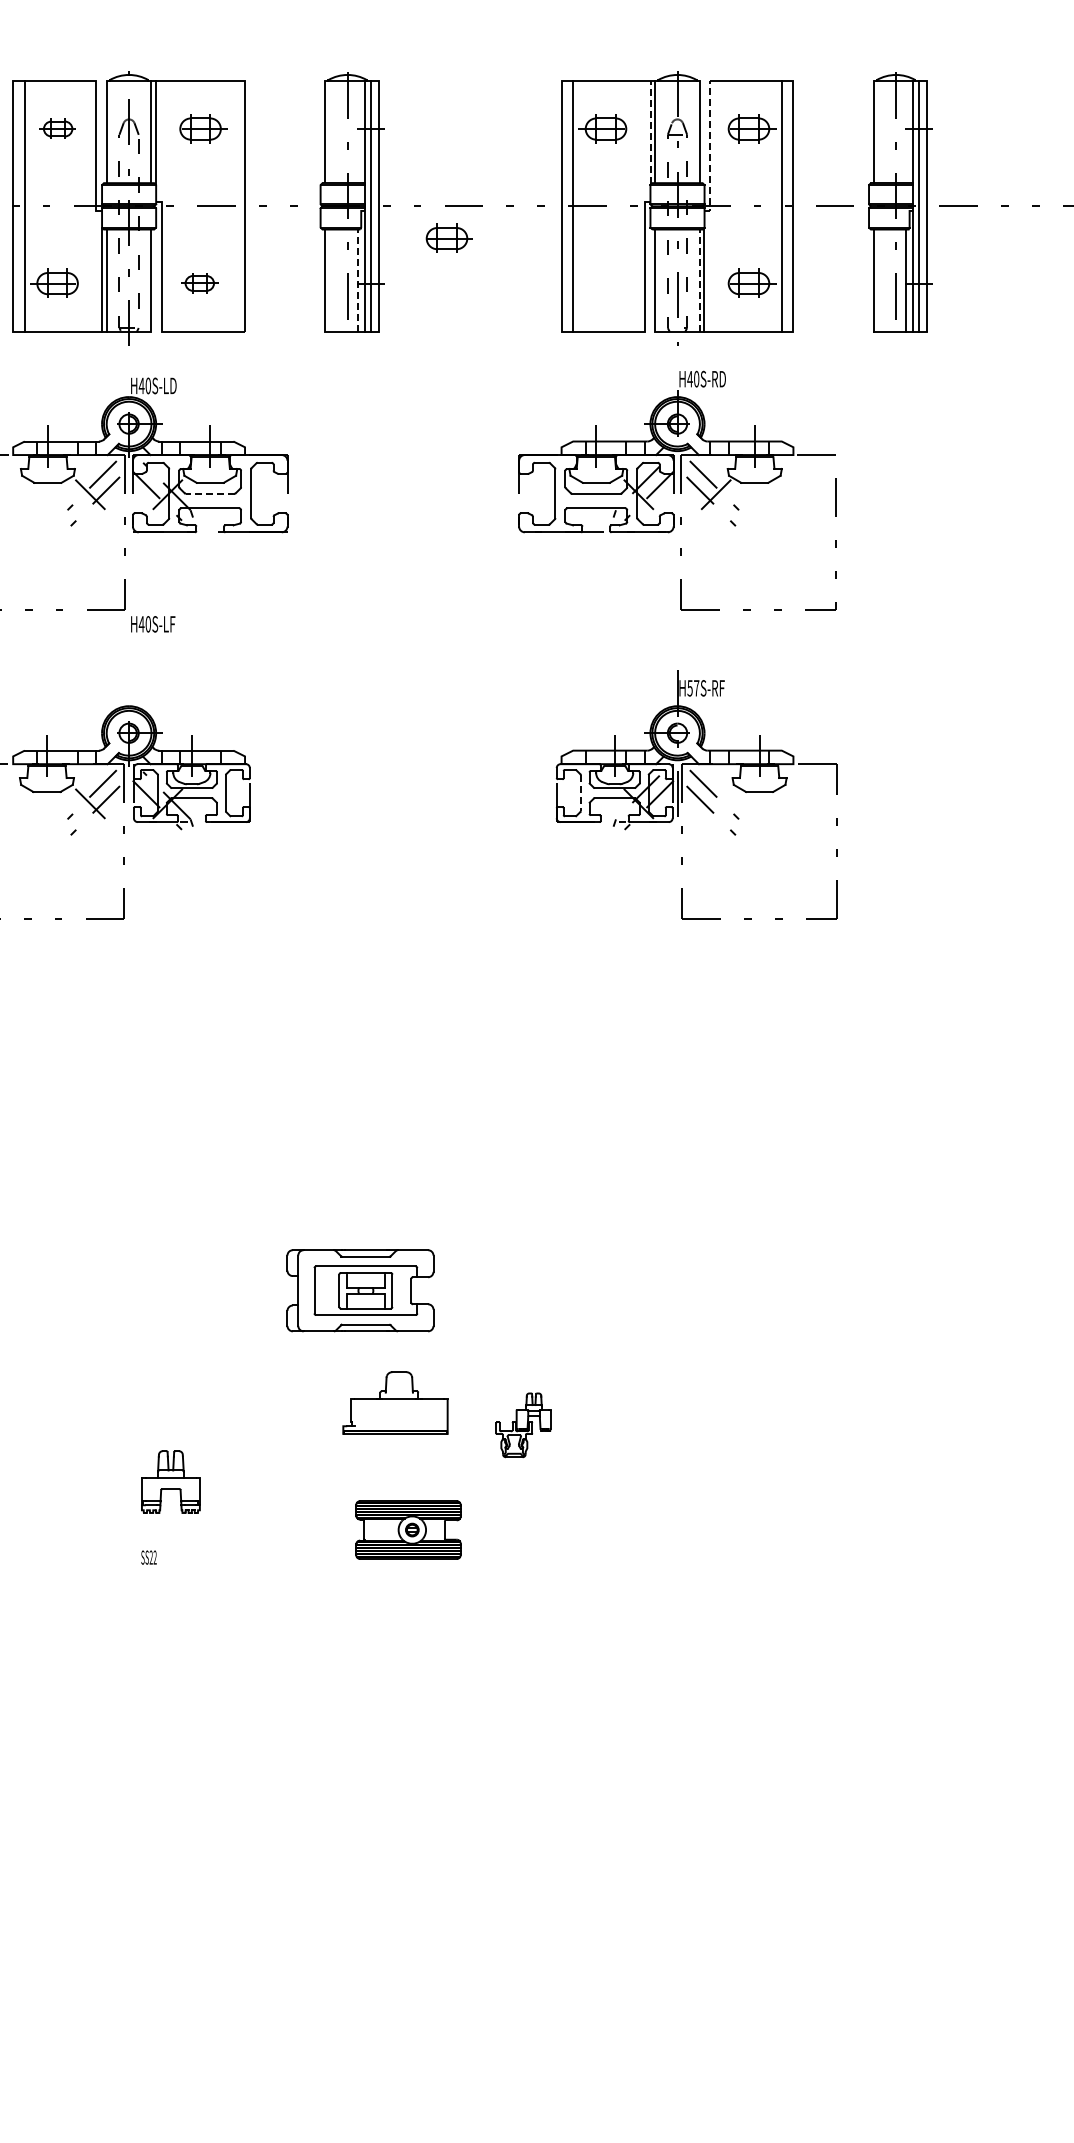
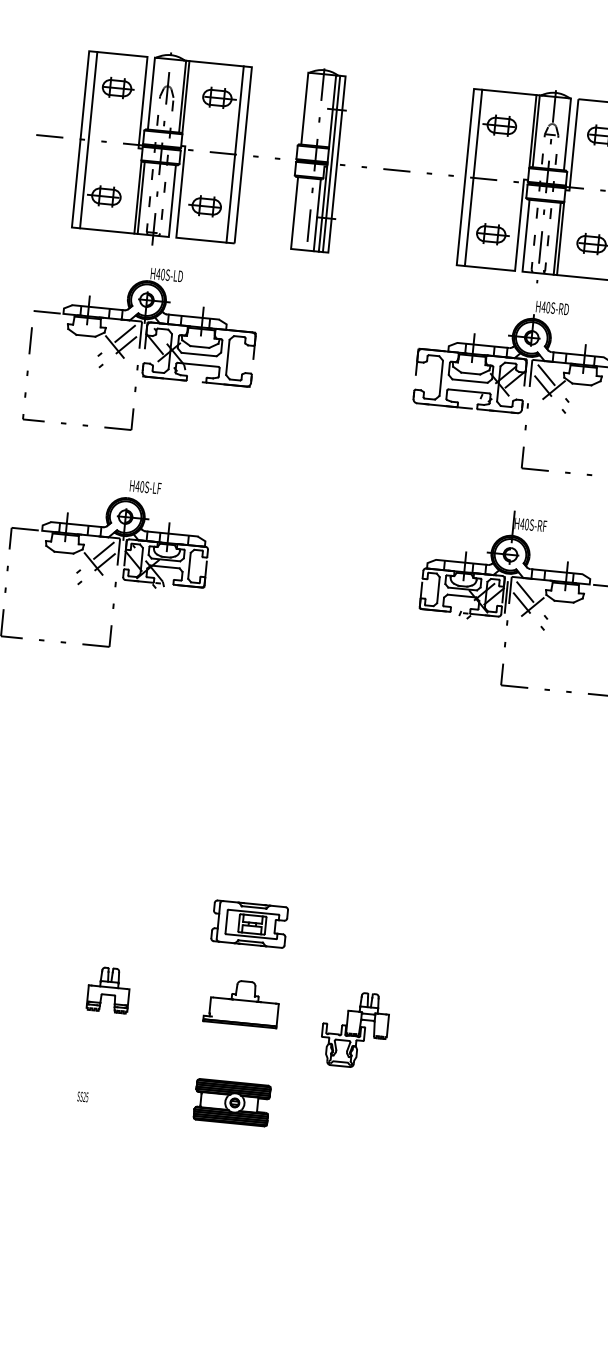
part: (59, 128) -> (118, 87), size x1.43
line: (650, 132) -> (532, 131), dashed -> solid
line: (710, 149) -> (573, 147), dashed -> solid
line: (233, 205) -> (235, 153), added
part: (448, 237) -> (492, 233), moved
line: (357, 280) -> (317, 215), dashed -> solid
line: (699, 280) -> (557, 238), dashed -> solid
part: (197, 282) -> (204, 205), size x1.43
line: (209, 493) -> (198, 354), dashed -> solid
text: (153, 624) -> (145, 487), moved
text: (693, 688) -> (524, 524), H57S-RF -> H40S-RF
line: (580, 793) -> (438, 590), dashed -> solid
line: (716, 803) -> (533, 606), added
part: (360, 1290) -> (249, 924), size x0.71
part: (395, 1402) -> (241, 1002), moved
part: (523, 1425) -> (354, 1030), size x1.67
part: (170, 1481) -> (108, 989), moved
part: (408, 1529) -> (232, 1102), moved
text: (154, 1557) -> (86, 1097), SS22 -> SS25

